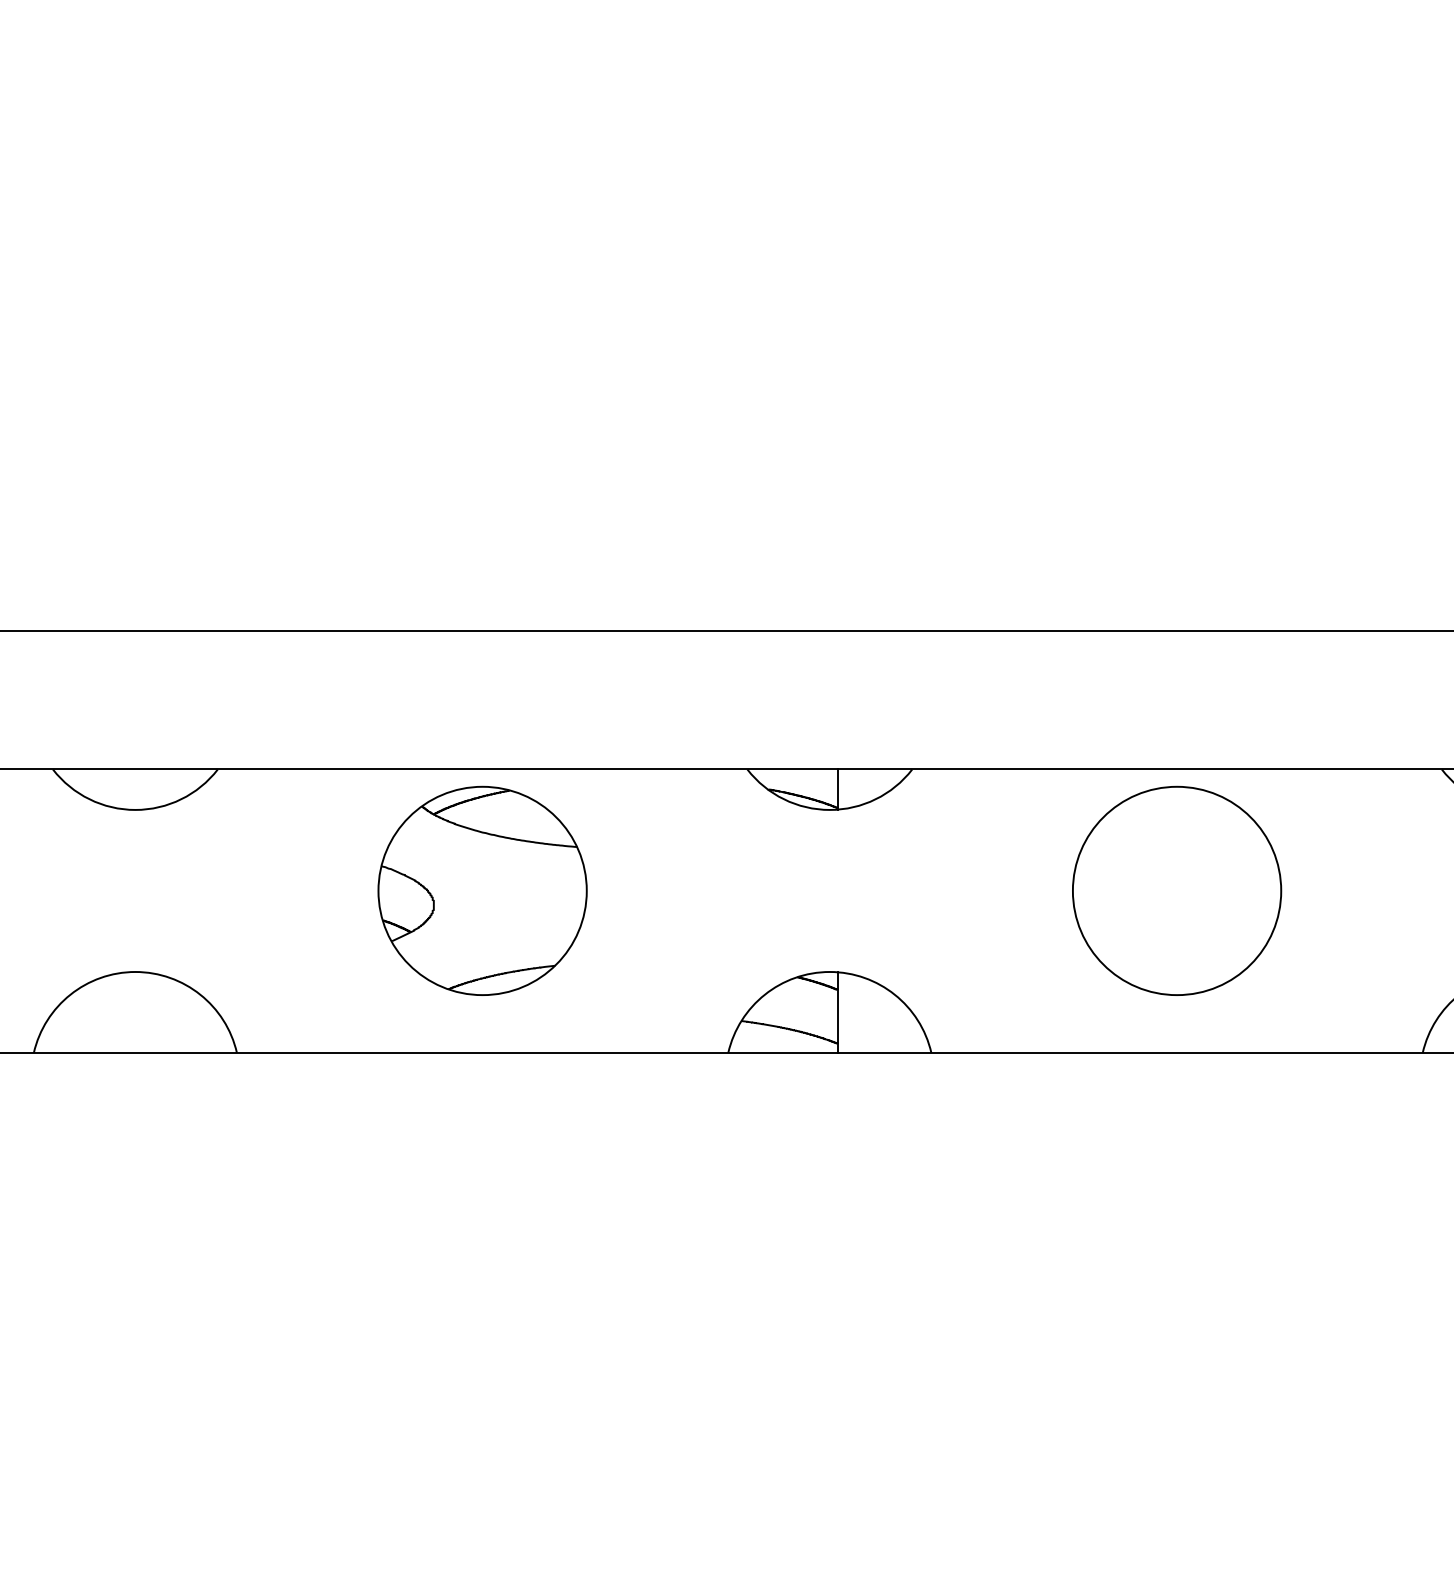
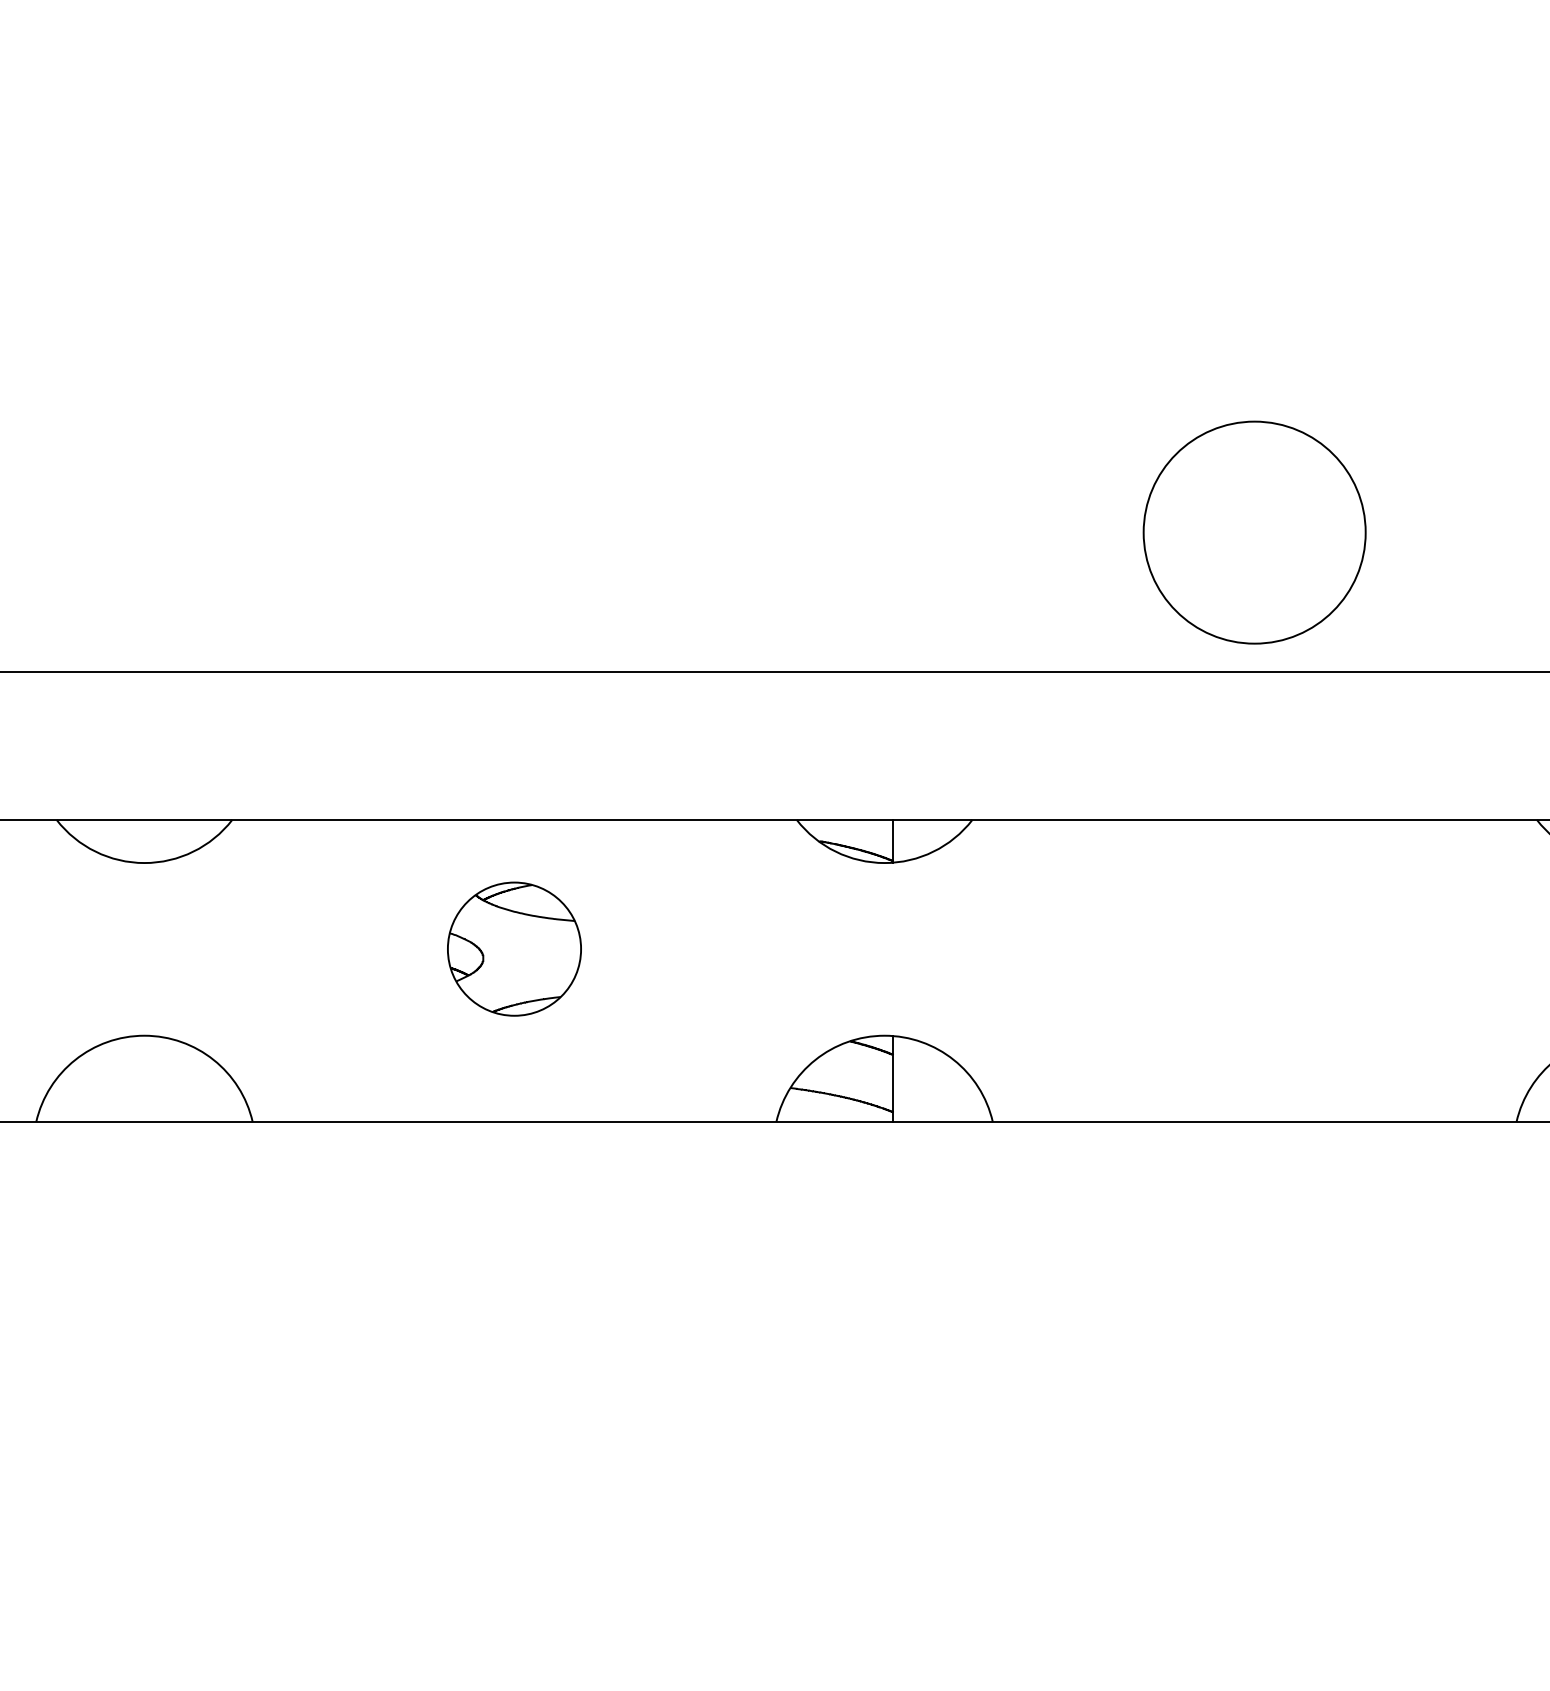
part: (482, 890) -> (514, 948), size x0.6
circle: (1177, 890) -> (1255, 532), moved

